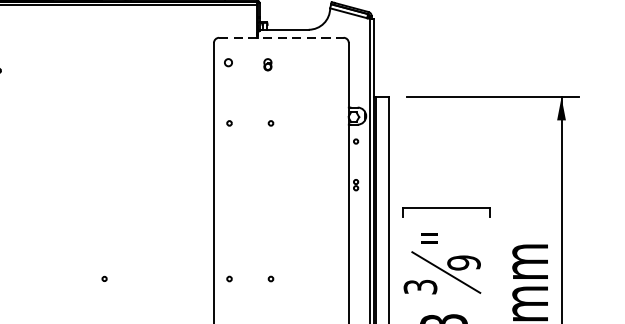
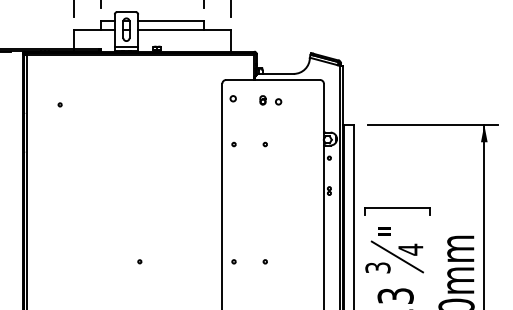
line: (281, 38) -> (273, 80), dashed -> solid
circle: (288, 66) -> (278, 101), added
text: (463, 262) -> (410, 249), 9 -> 4

